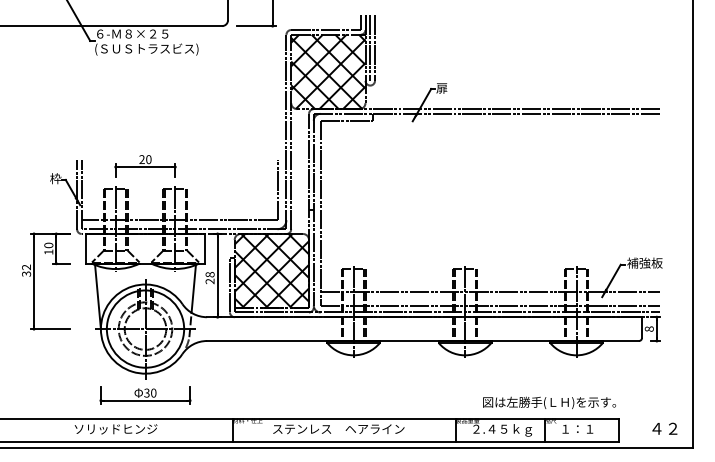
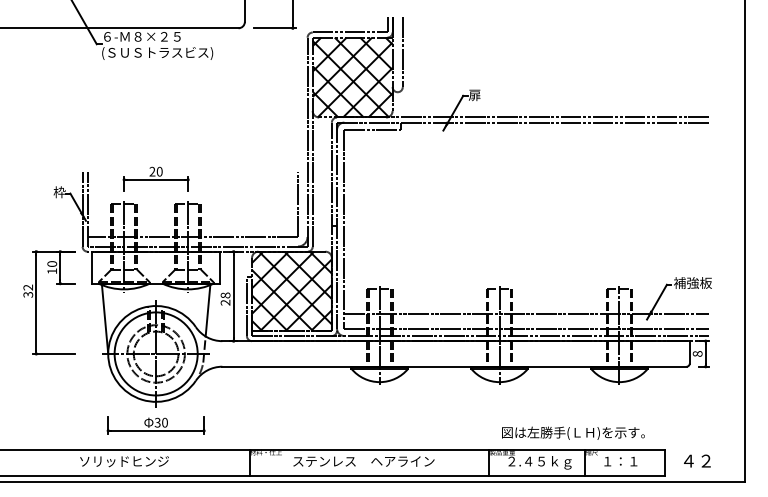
line: (370, 47) -> (397, 51), removed
text: (549, 402) -> (573, 432), moved
text: (664, 428) -> (697, 460), moved

